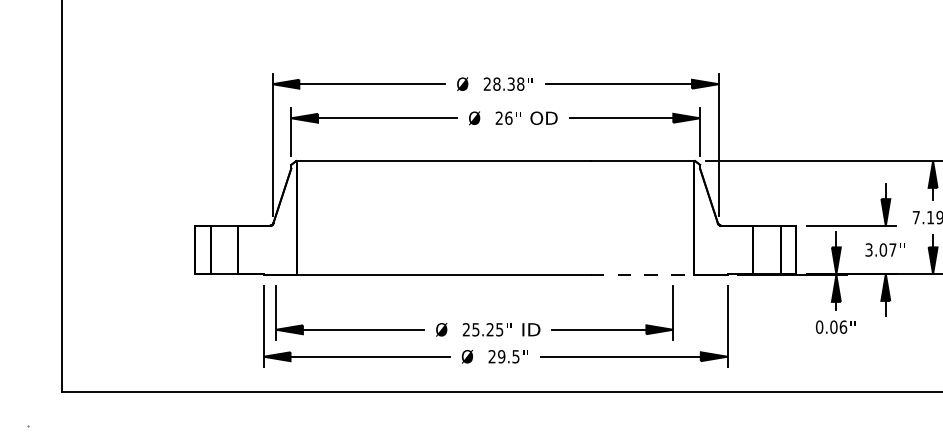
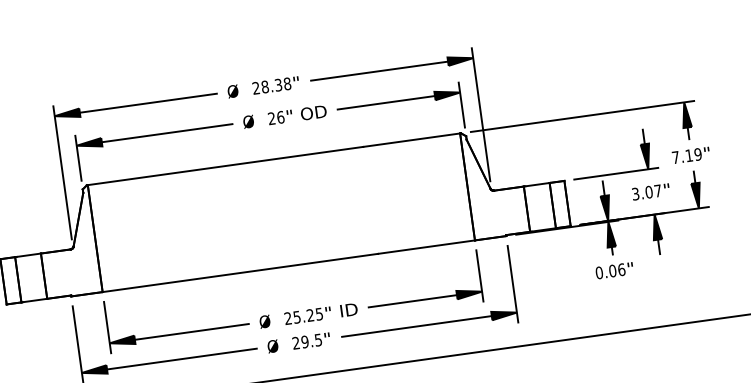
line: (642, 275) -> (426, 247), dashed -> solid
part: (474, 323) -> (294, 311), moved

